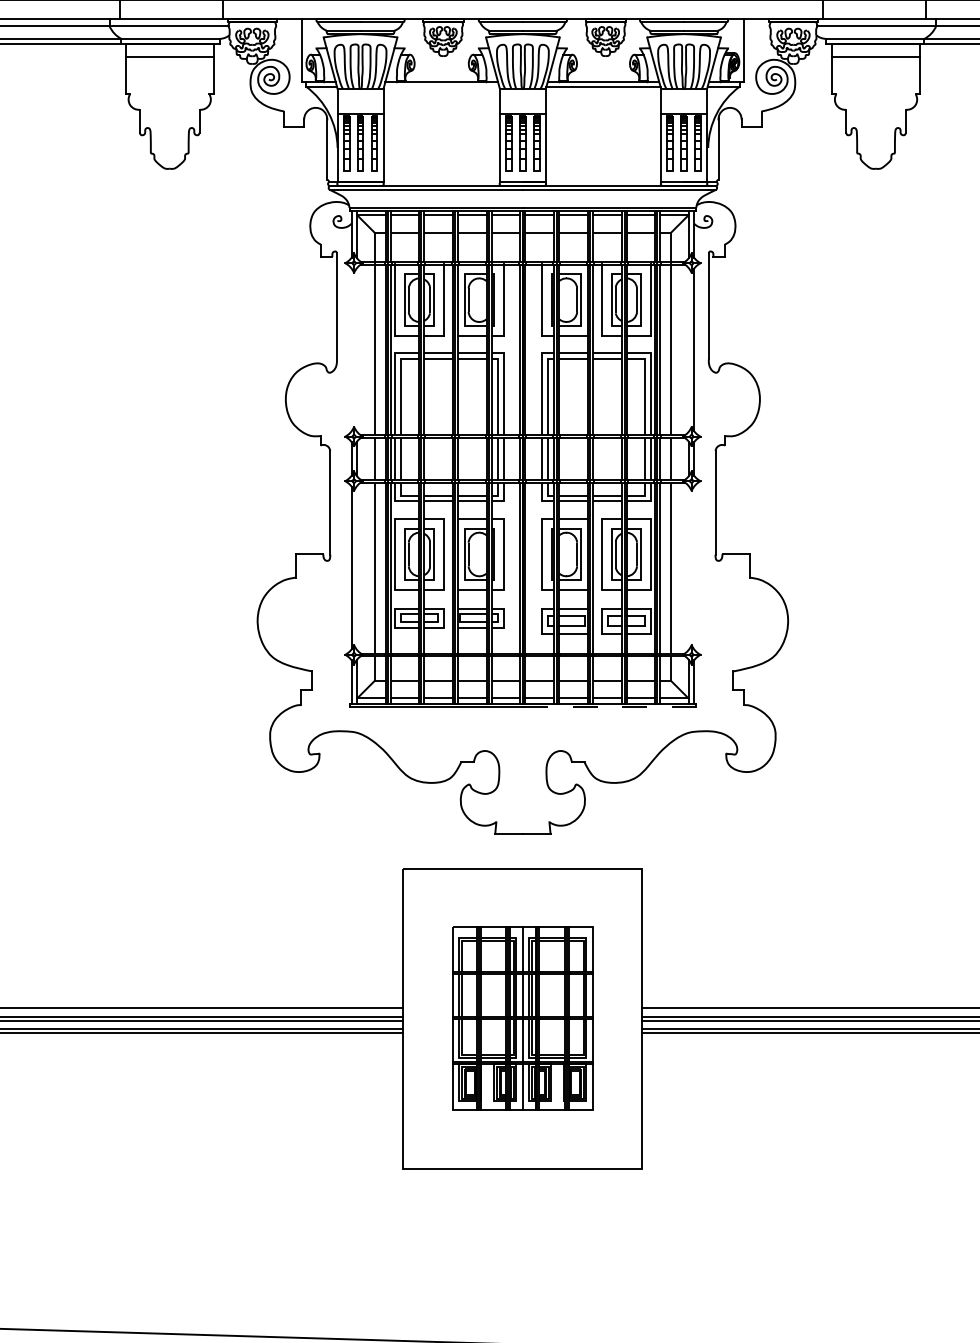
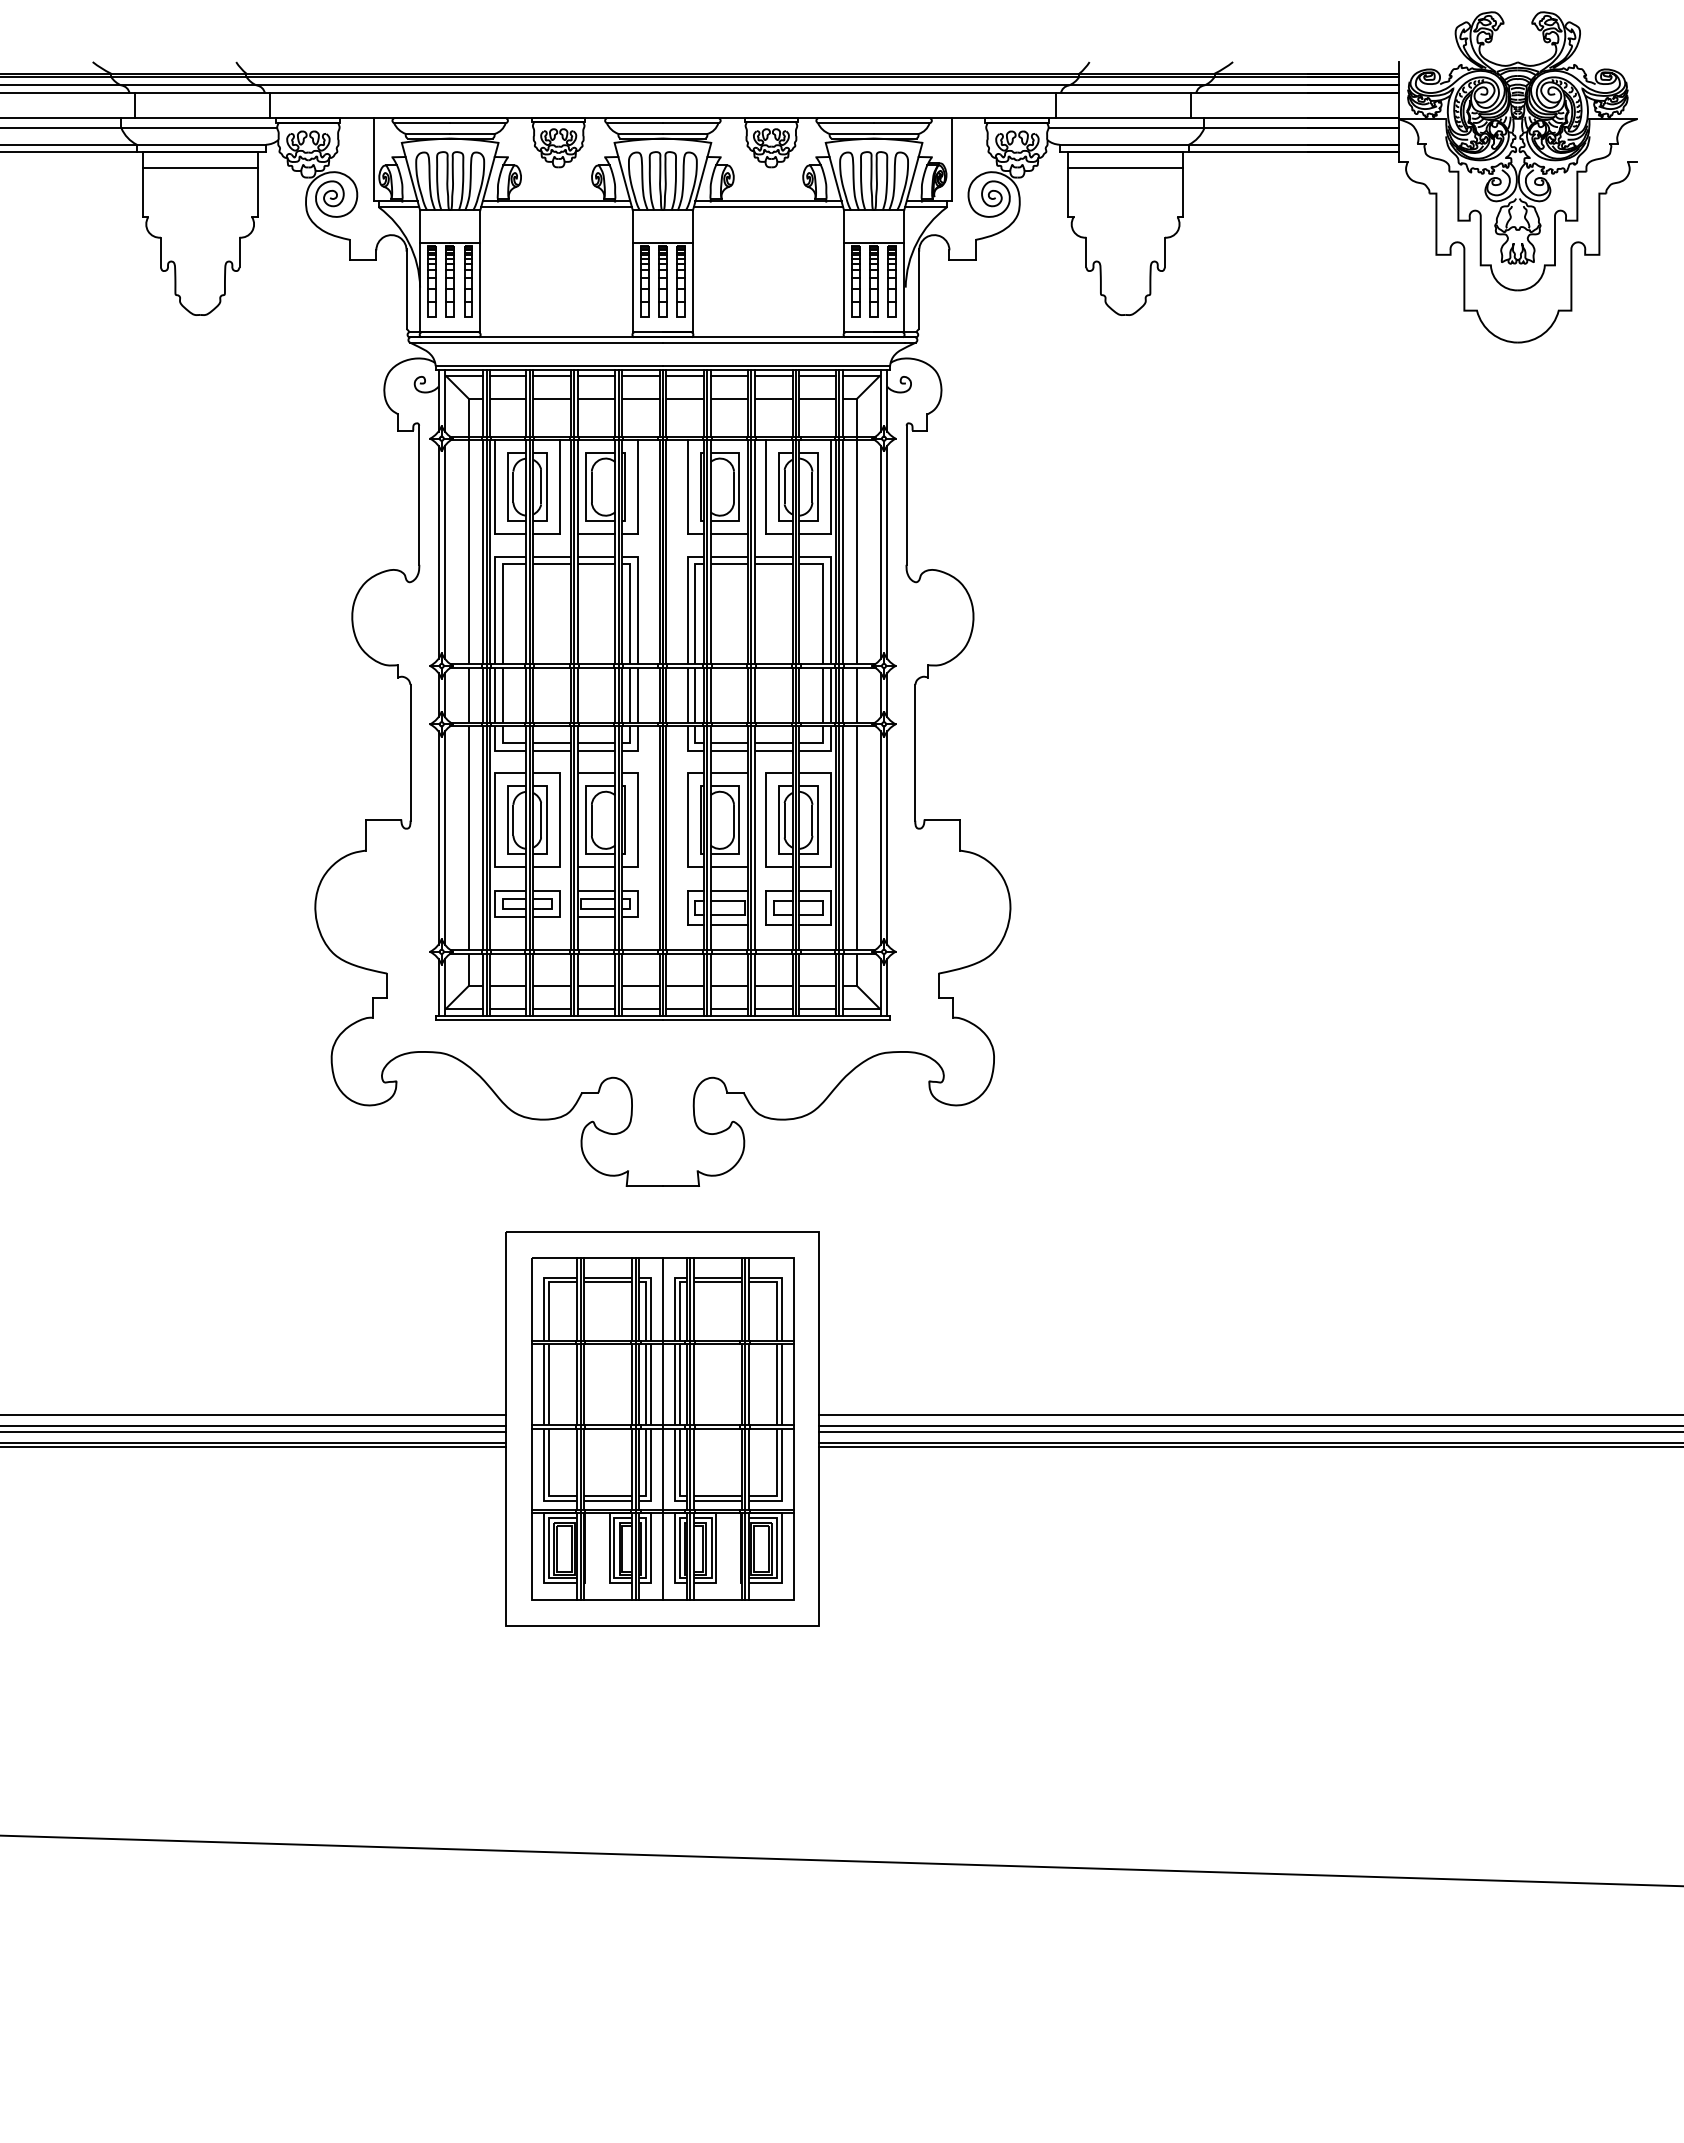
line: (441, 86) -> (556, 207), added
line: (351, 349) -> (438, 551), added
line: (356, 349) -> (445, 551), added
line: (688, 349) -> (880, 551), added
line: (356, 567) -> (445, 837), added
line: (688, 567) -> (880, 837), added
line: (694, 567) -> (887, 837), added
line: (609, 707) -> (776, 1020), dashed -> solid
part: (522, 1018) -> (662, 1428), size x1.43

